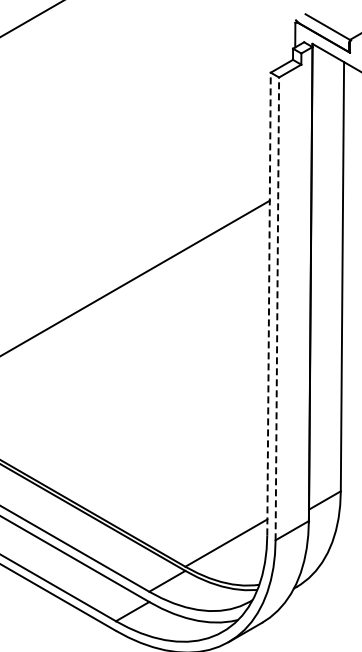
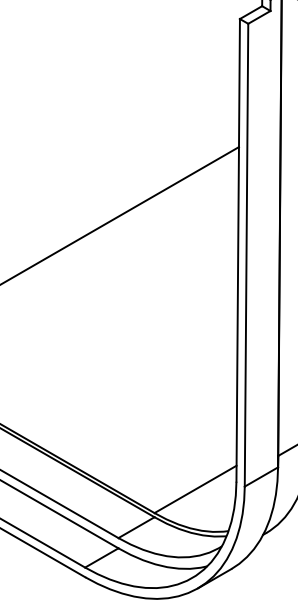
line: (269, 303) -> (238, 249), dashed -> solid
line: (277, 308) -> (246, 254), dashed -> solid

